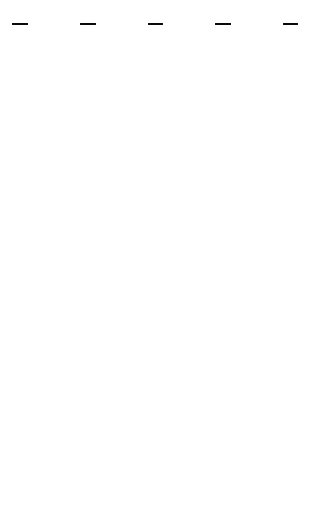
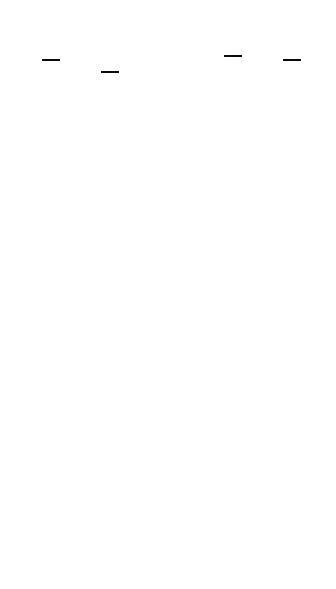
line: (87, 23) -> (109, 70), moved
line: (155, 23) -> (233, 55), moved

